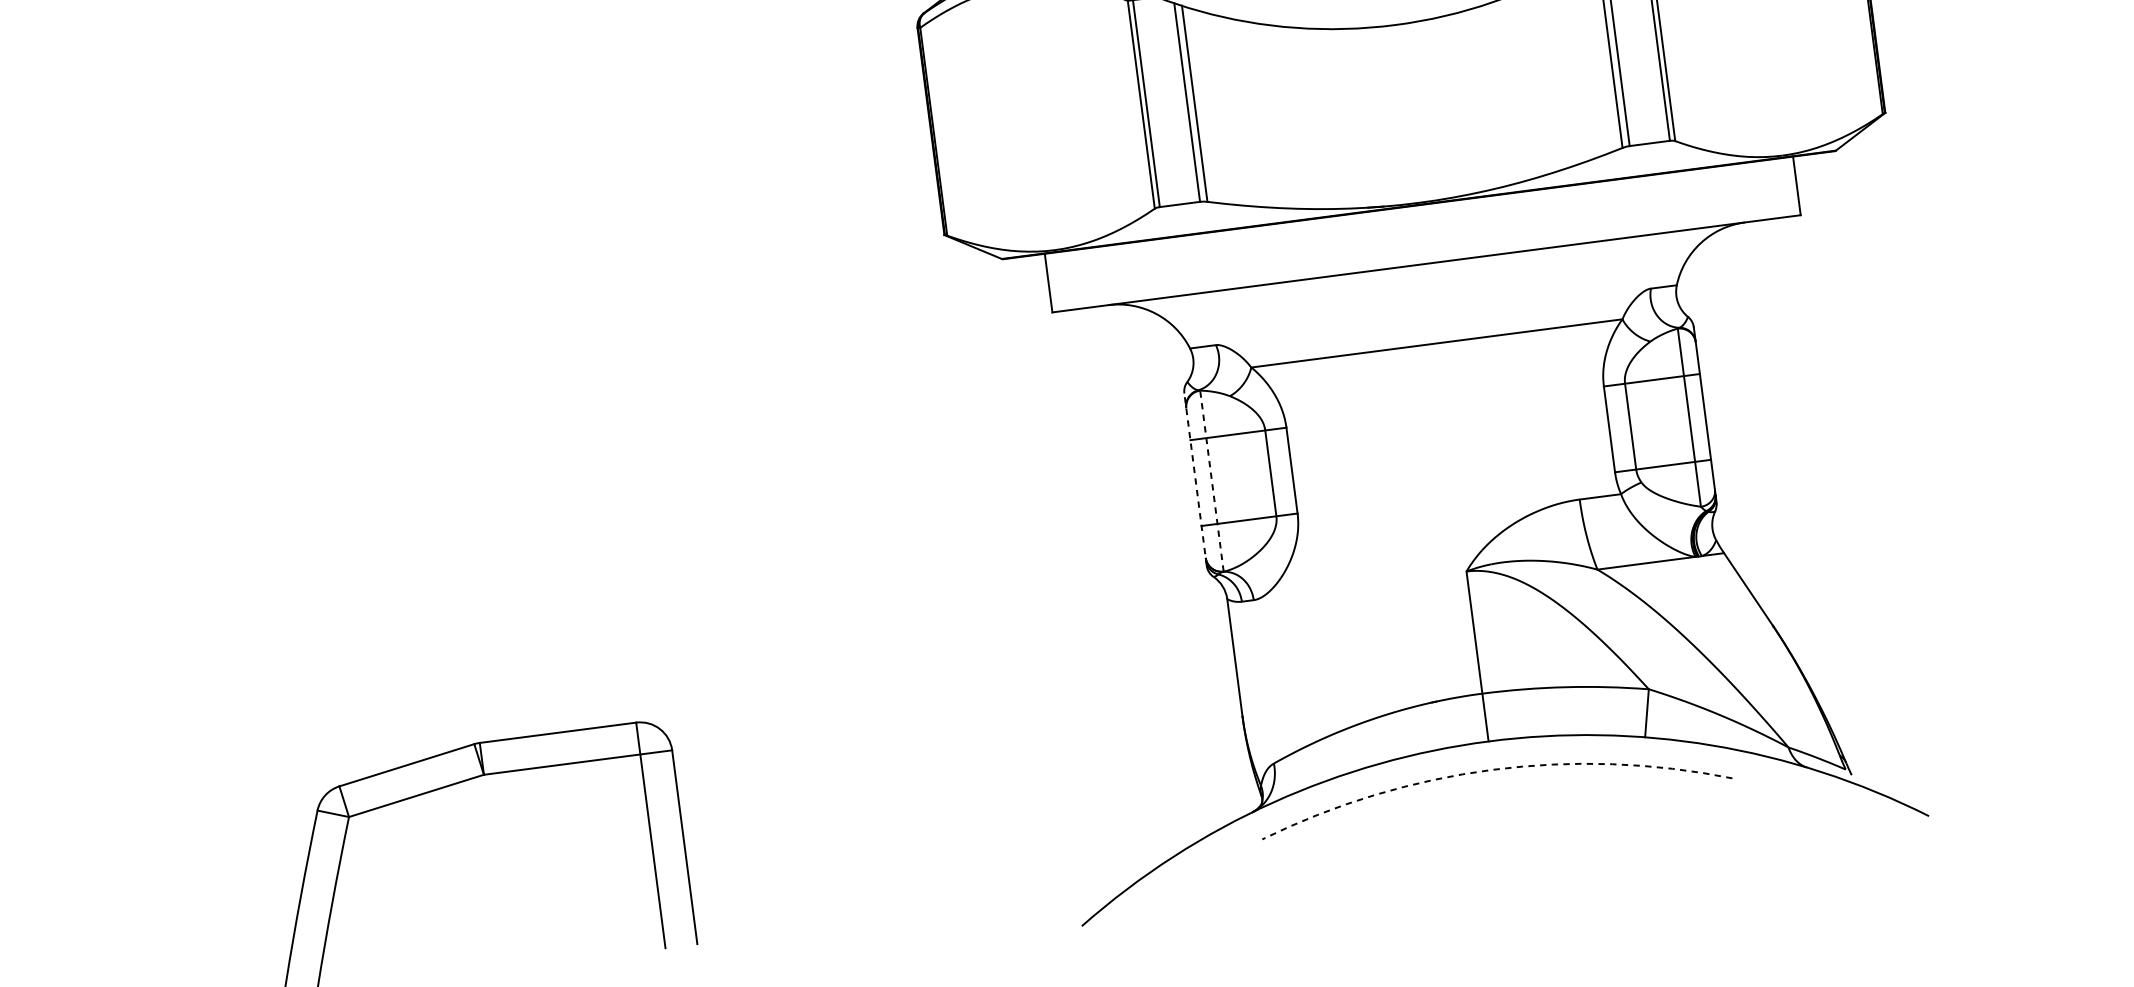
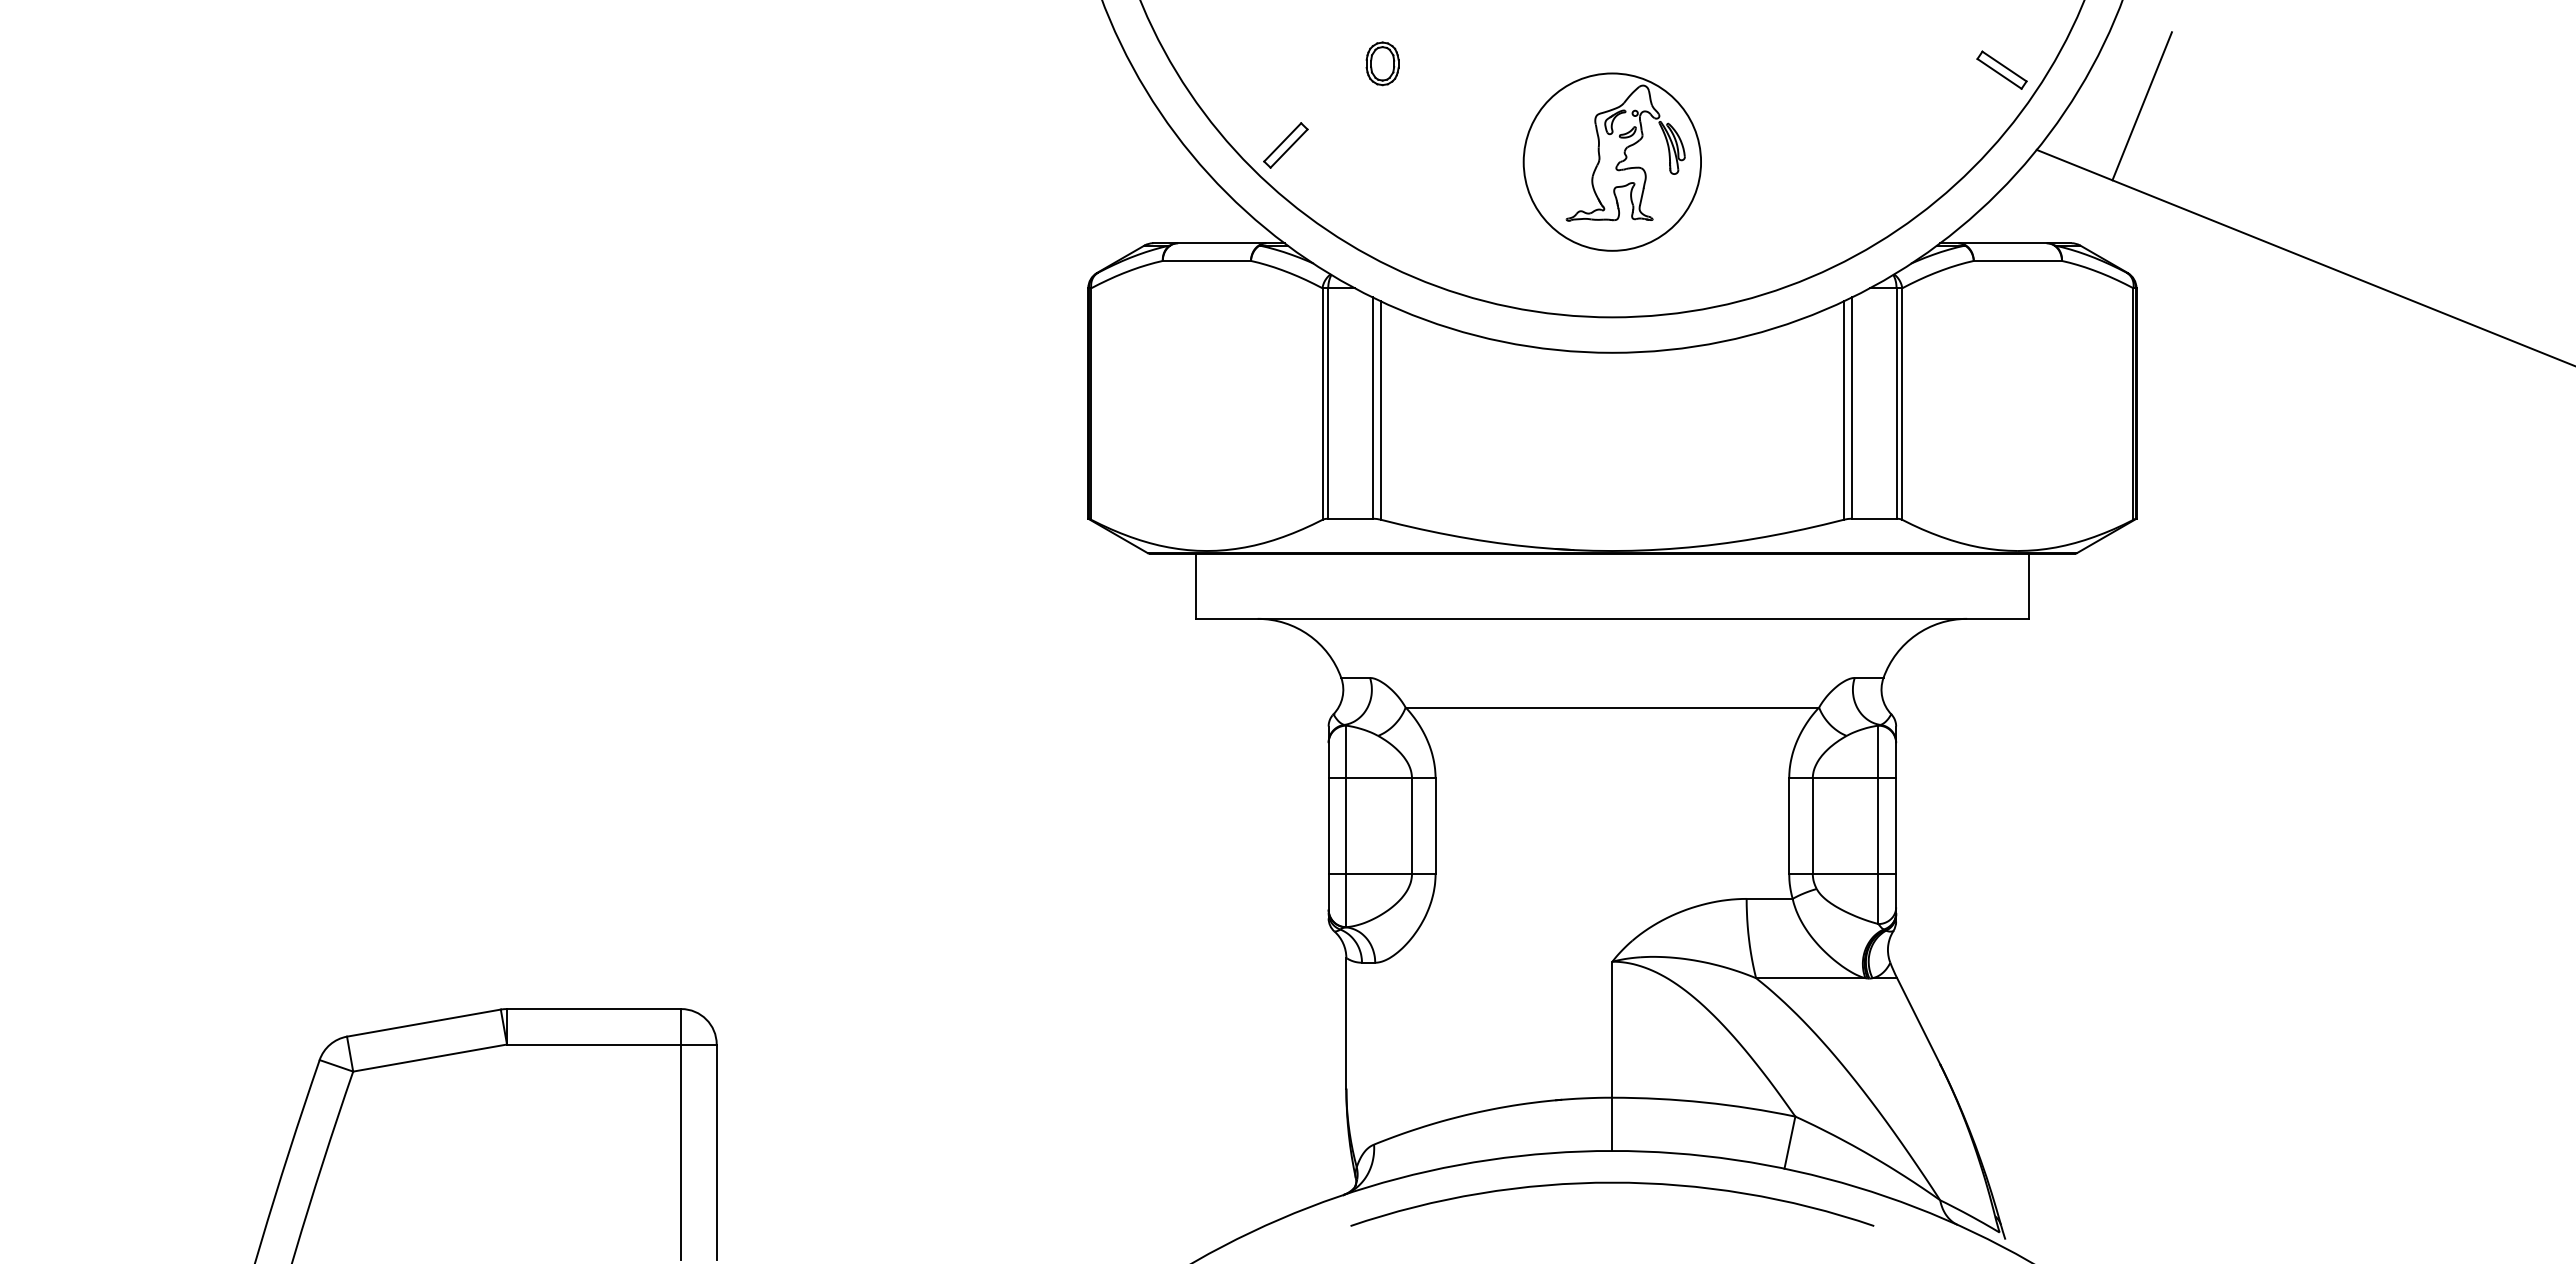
line: (1195, 479) -> (1328, 822), dashed -> solid
line: (1212, 481) -> (1346, 826), dashed -> solid
arc: (1492, 769) -> (1612, 1182), dashed -> solid

